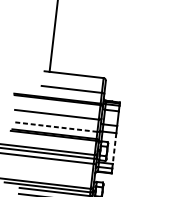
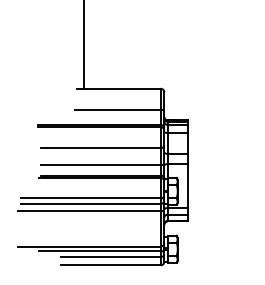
line: (55, 127) -> (101, 165), dashed -> solid
line: (114, 148) -> (187, 186), dashed -> solid

